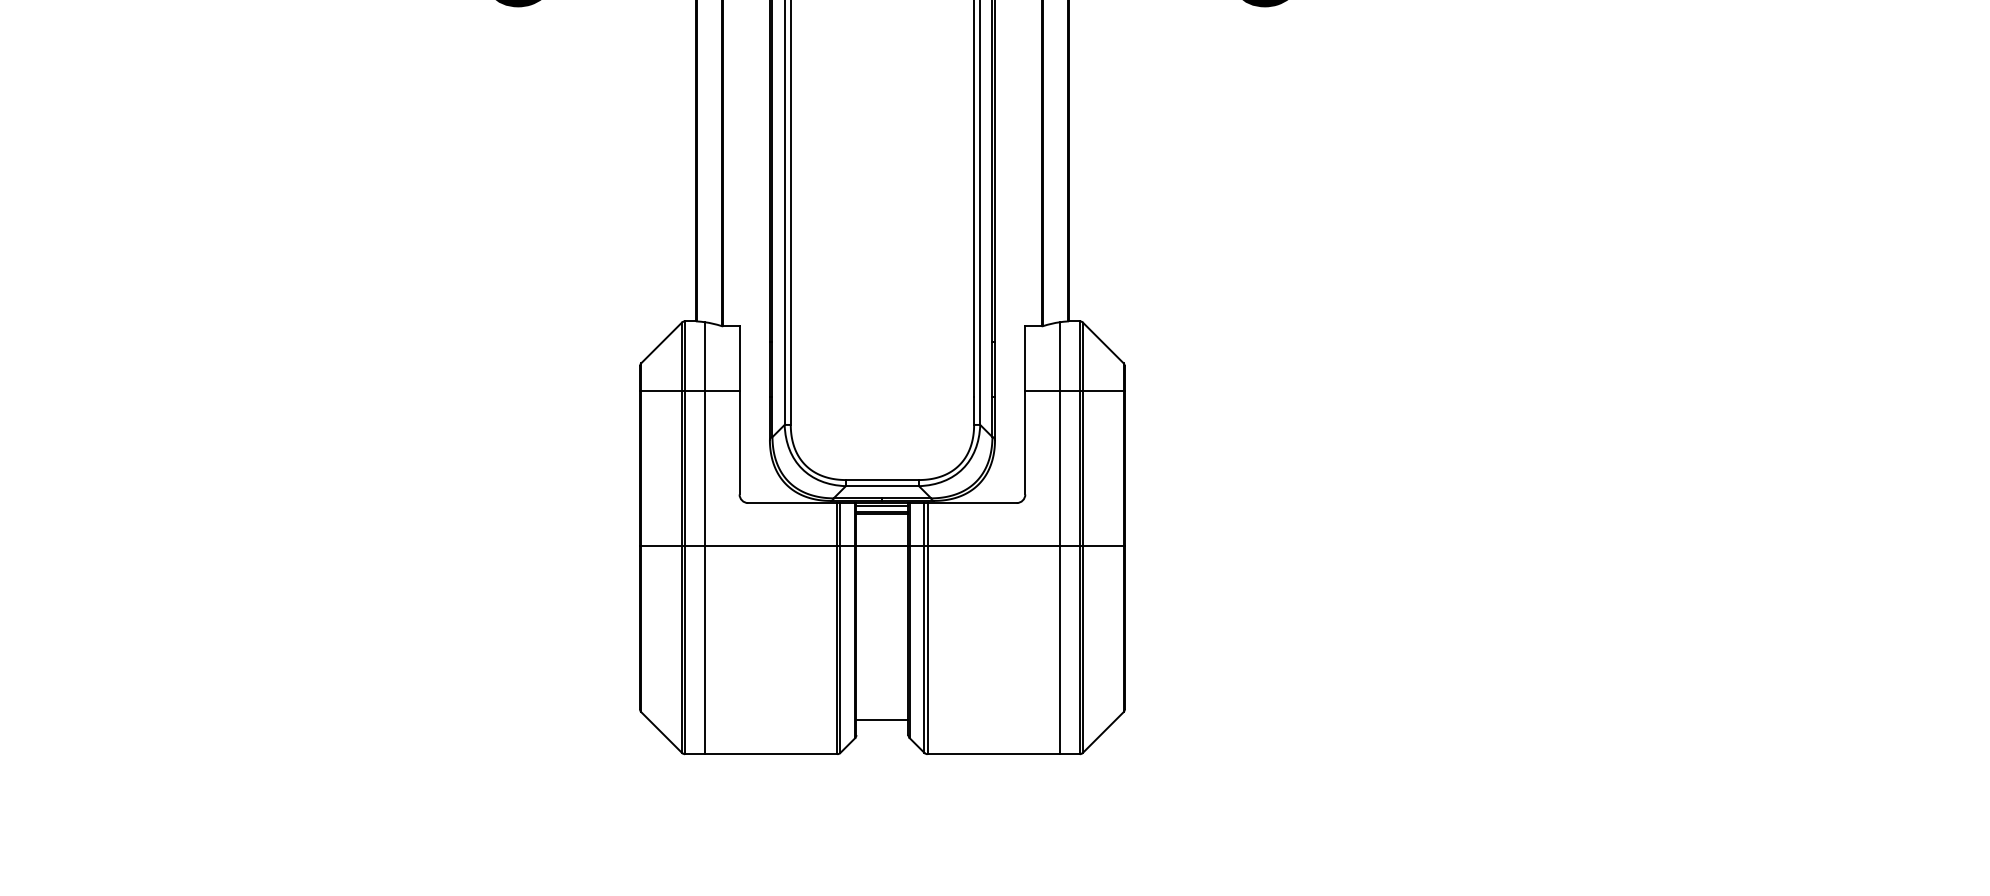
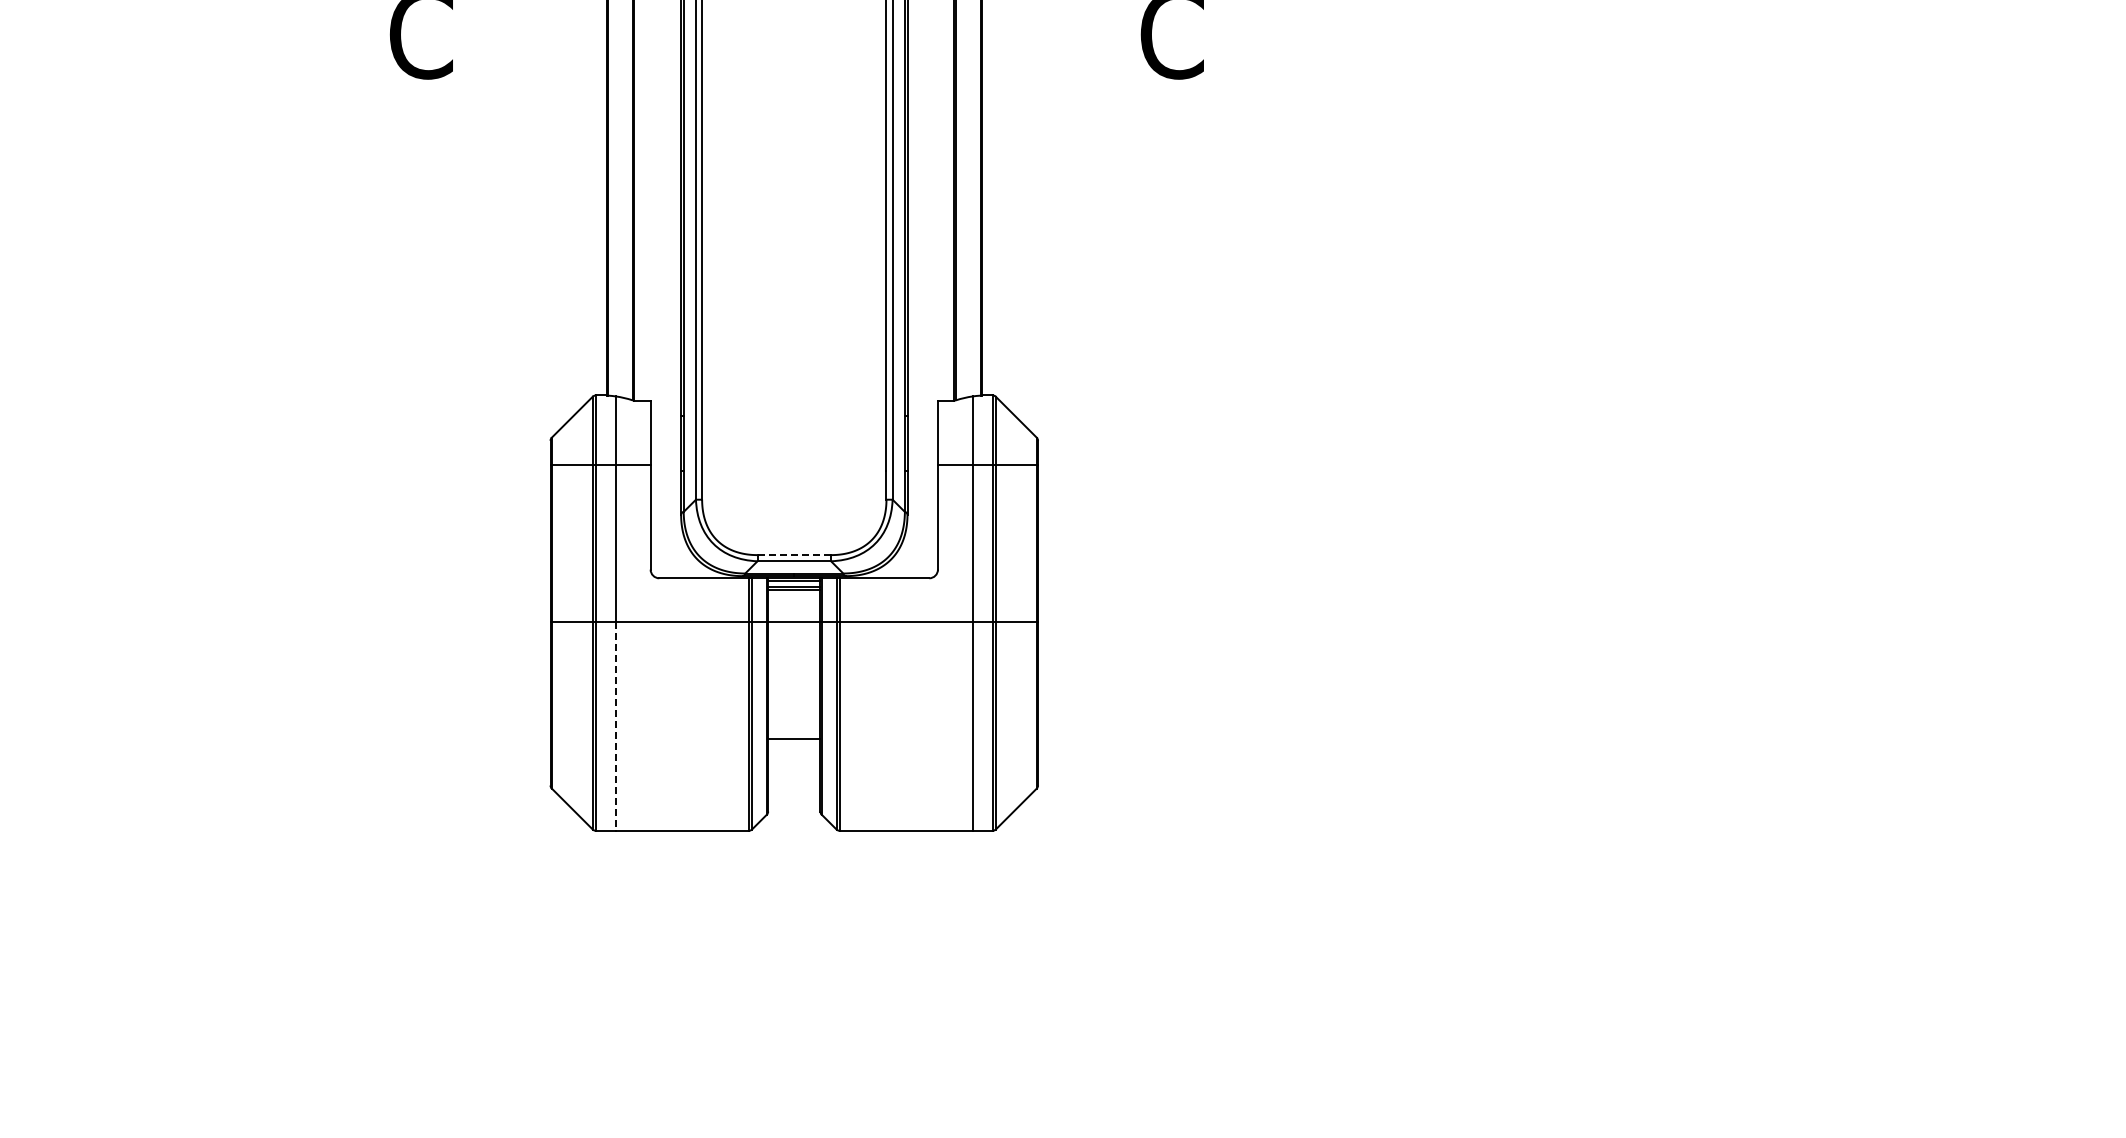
line: (882, 480) -> (794, 555), solid -> dashed
line: (704, 650) -> (615, 726), solid -> dashed
line: (882, 719) -> (794, 738), moved

